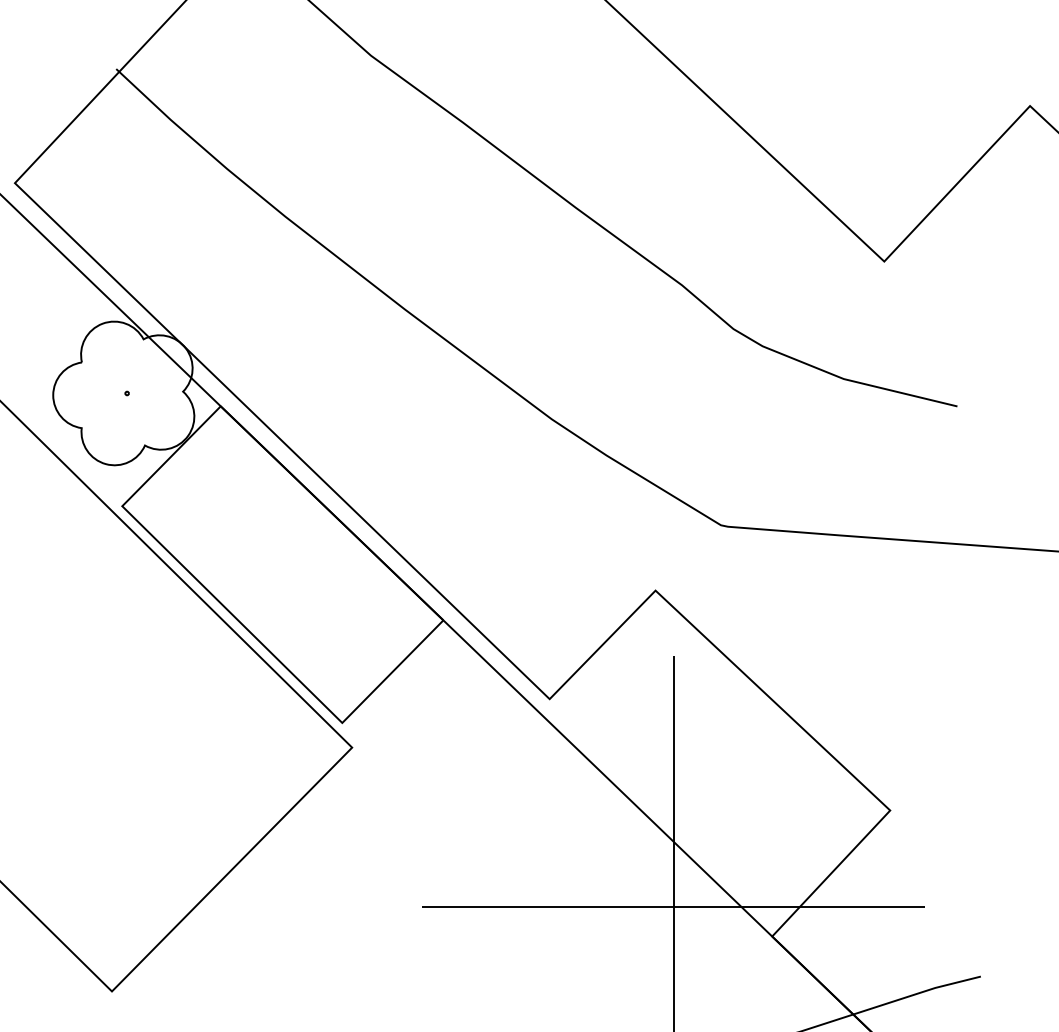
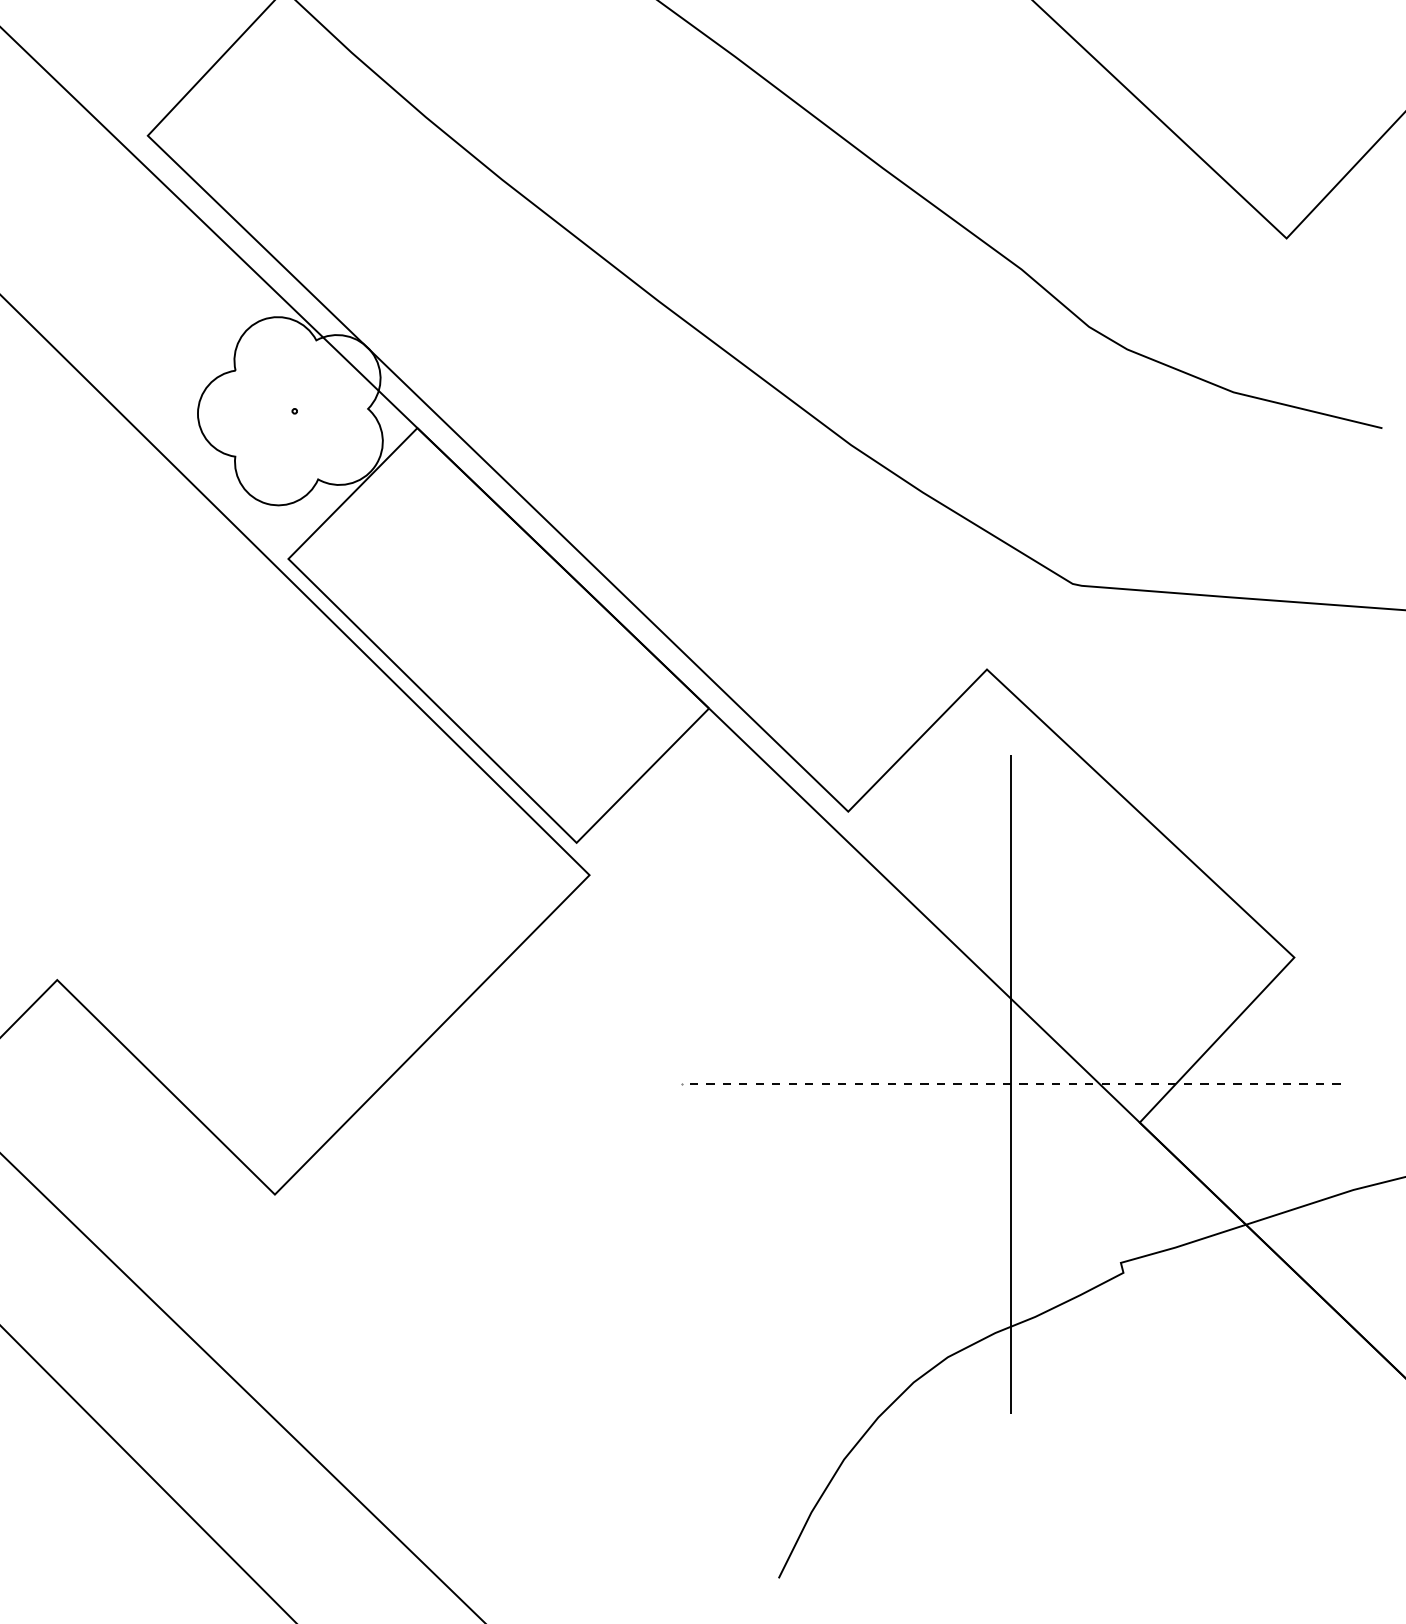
line: (673, 907) -> (1010, 1084), solid -> dashed

